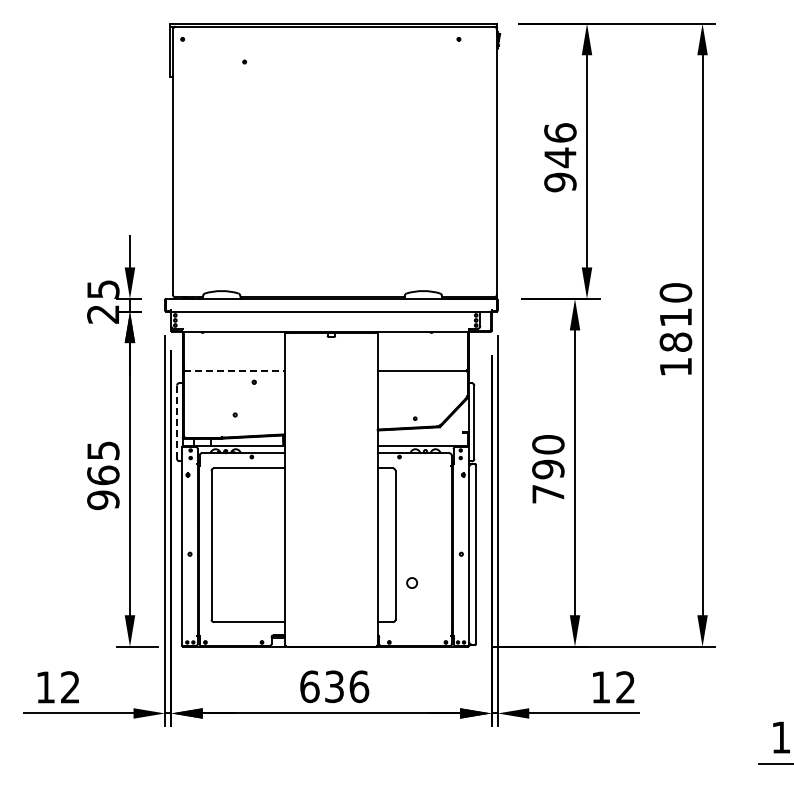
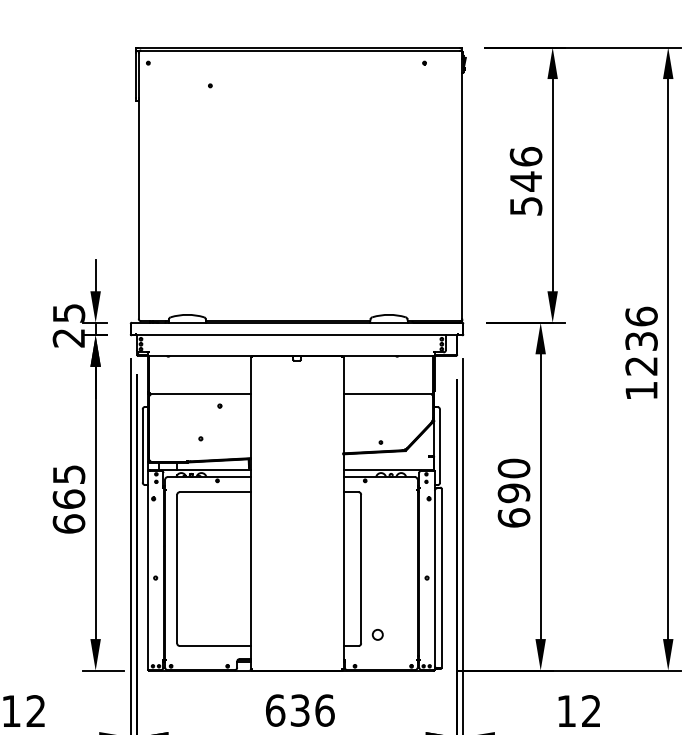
text: (560, 182) -> (526, 206), 946 -> 546
text: (675, 317) -> (641, 341), 1810 -> 1236
line: (234, 370) -> (200, 394), dashed -> solid
line: (177, 422) -> (143, 446), dashed -> solid
text: (548, 493) -> (514, 517), 790 -> 690
text: (103, 500) -> (69, 524), 965 -> 665
circle: (412, 582) -> (378, 634), moved

